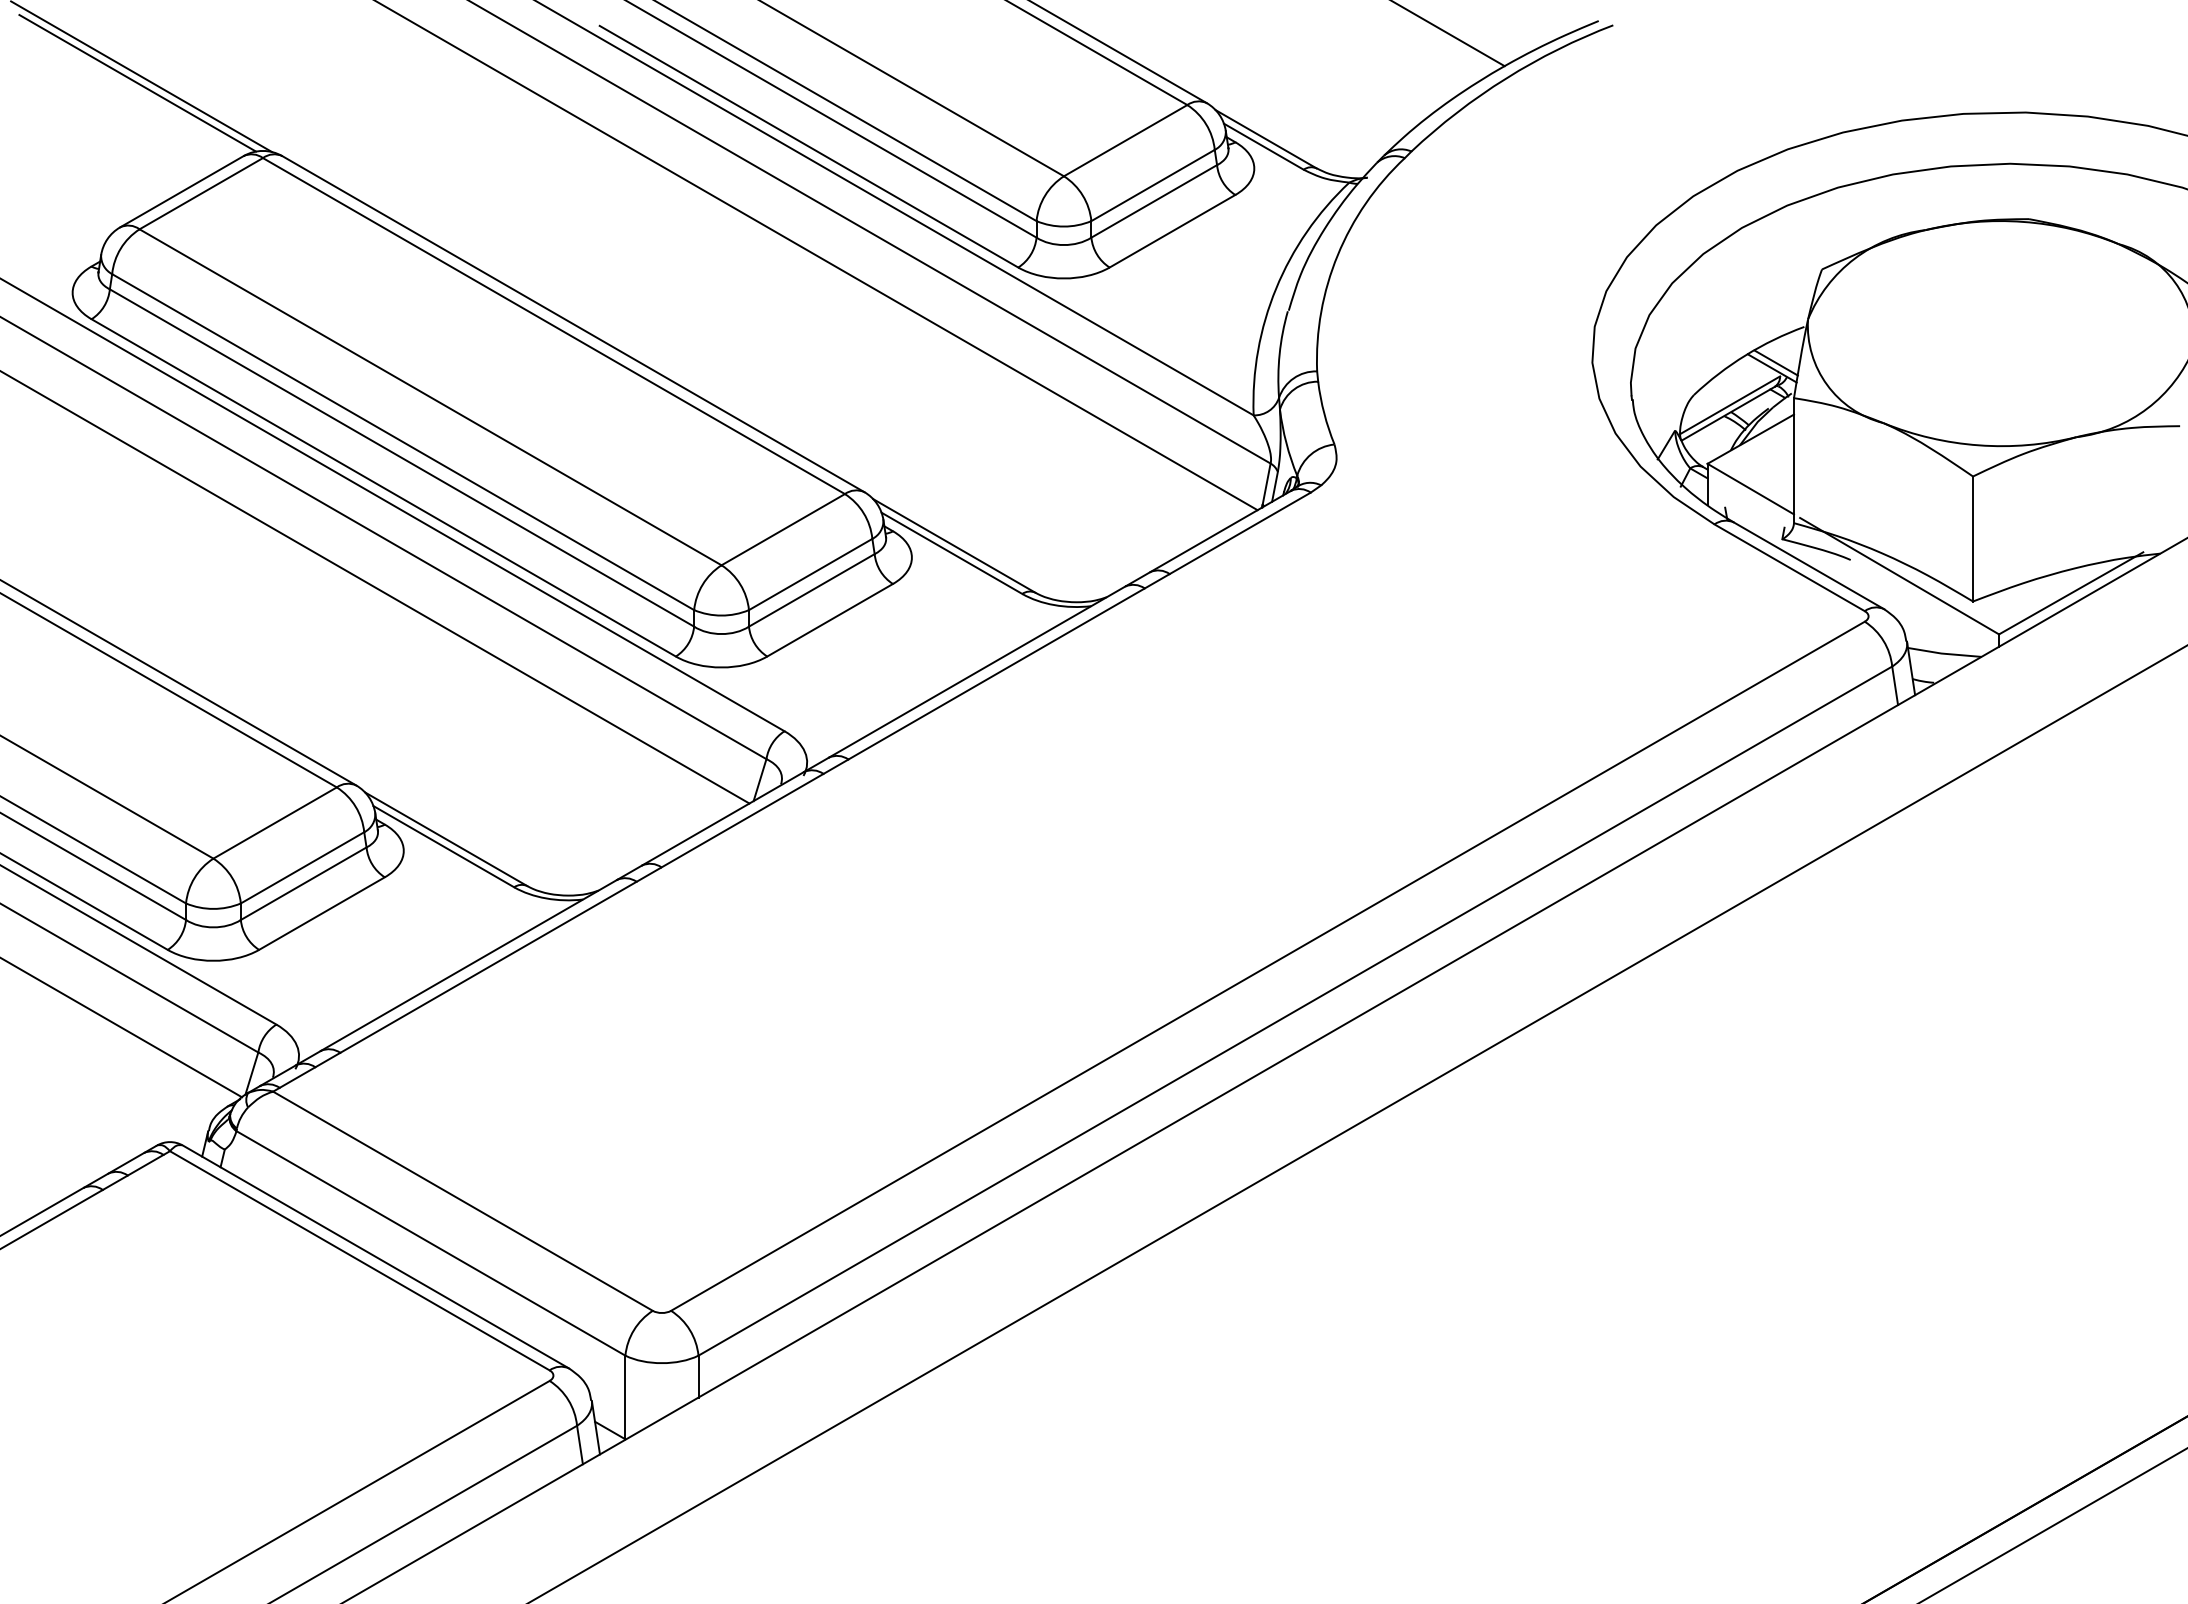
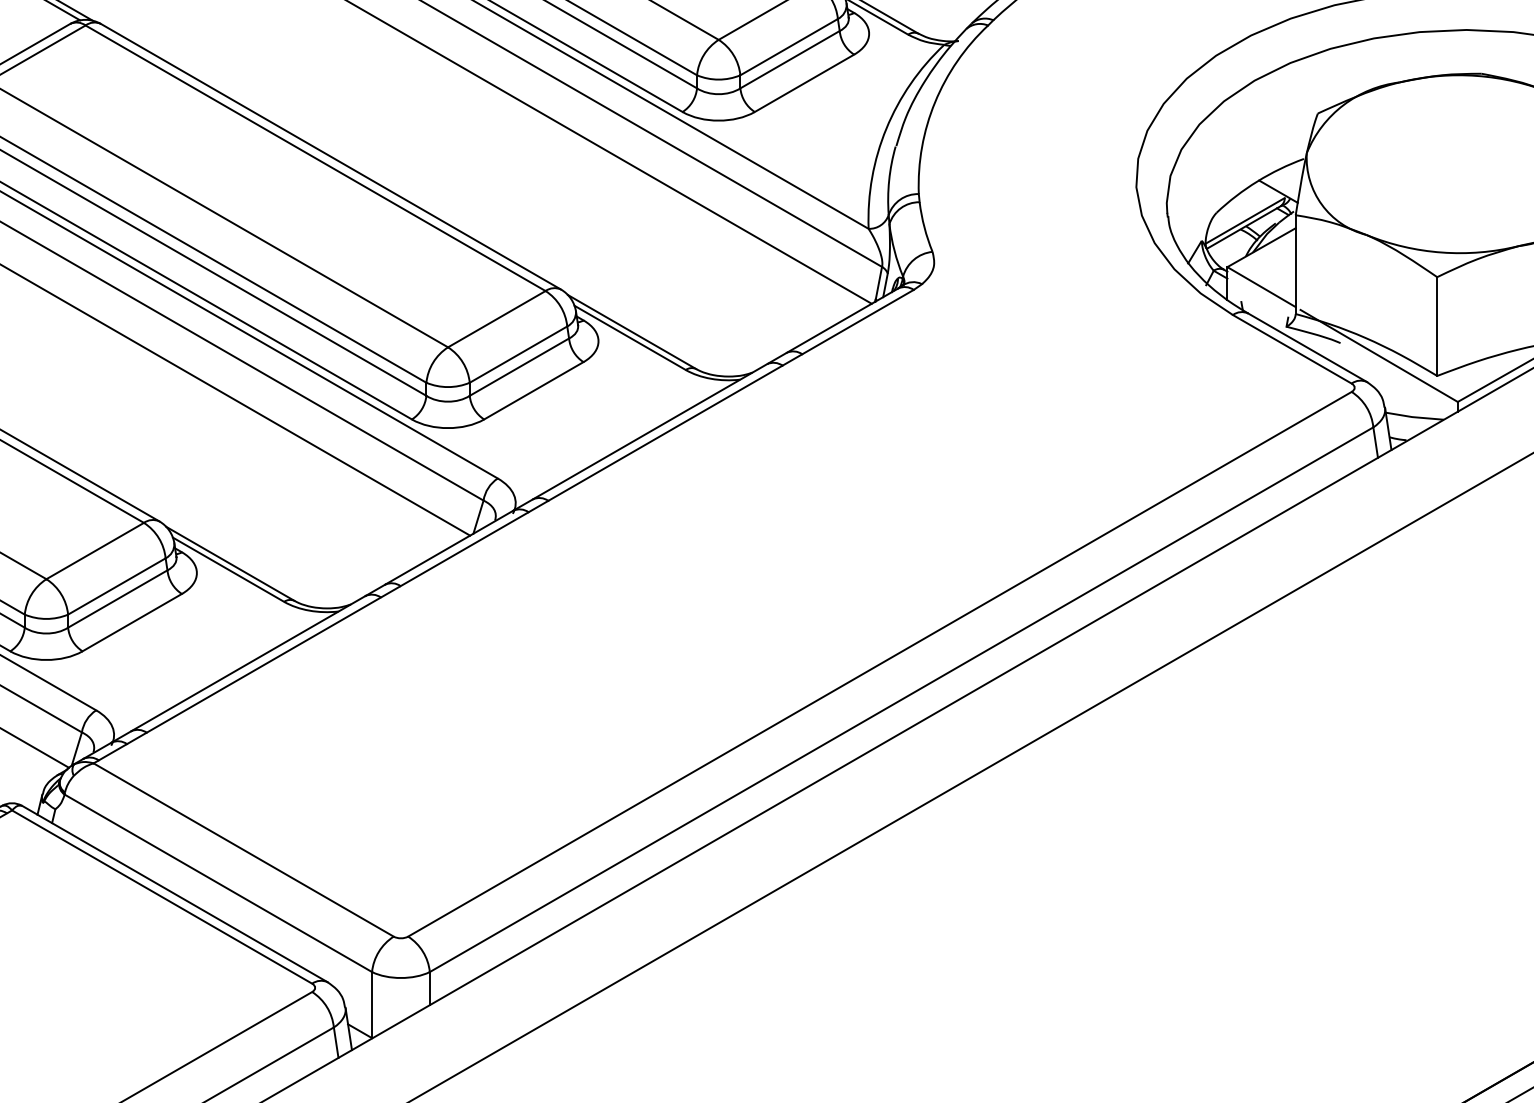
line: (1775, 362) -> (1281, 187), removed

